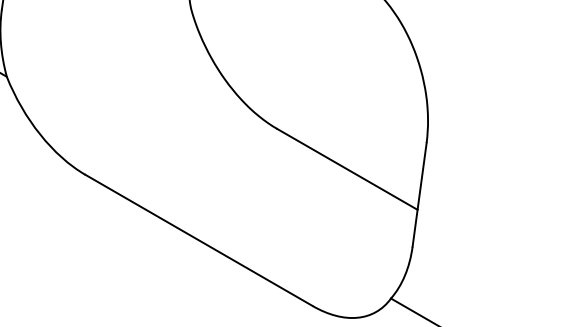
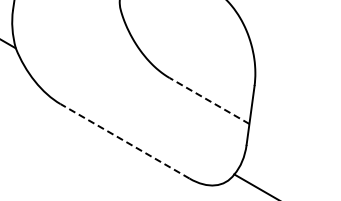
line: (347, 168) -> (209, 100), solid -> dashed
line: (199, 240) -> (125, 141), solid -> dashed

